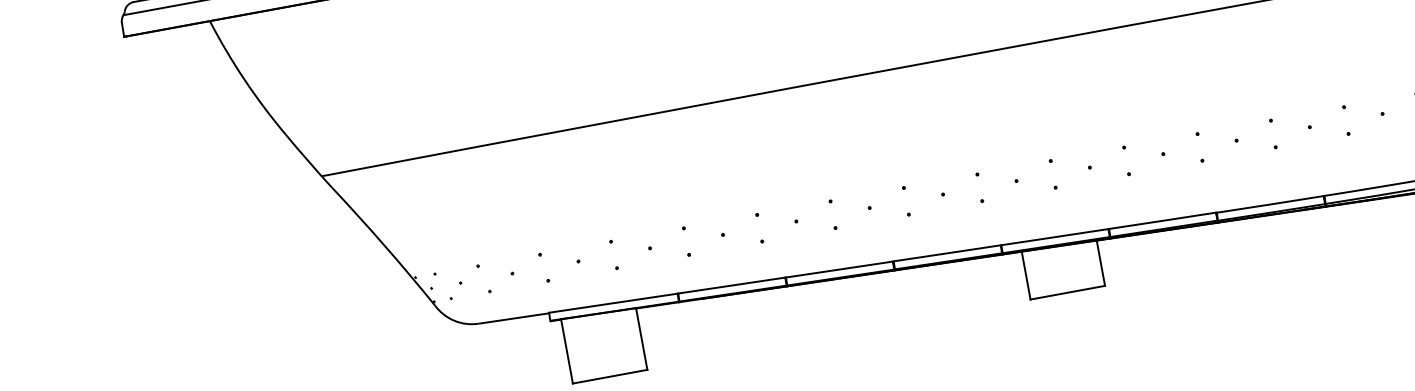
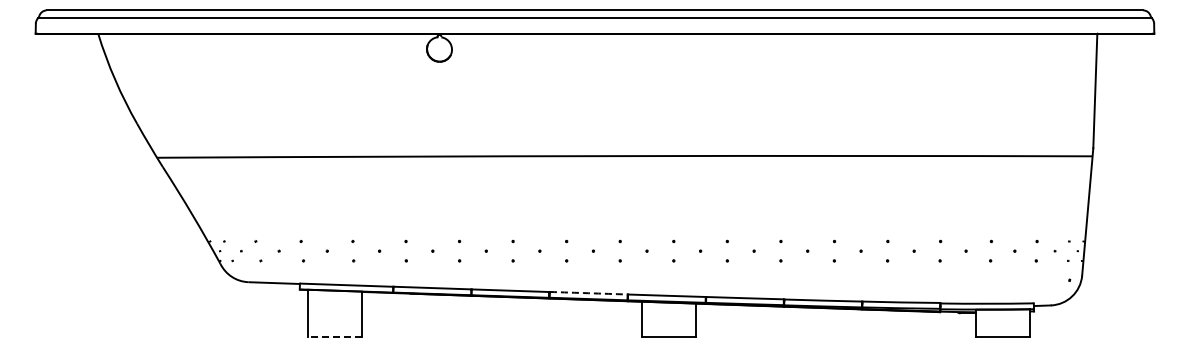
arc: (946, 253) -> (588, 293), solid -> dashed
line: (609, 376) -> (334, 336), solid -> dashed

